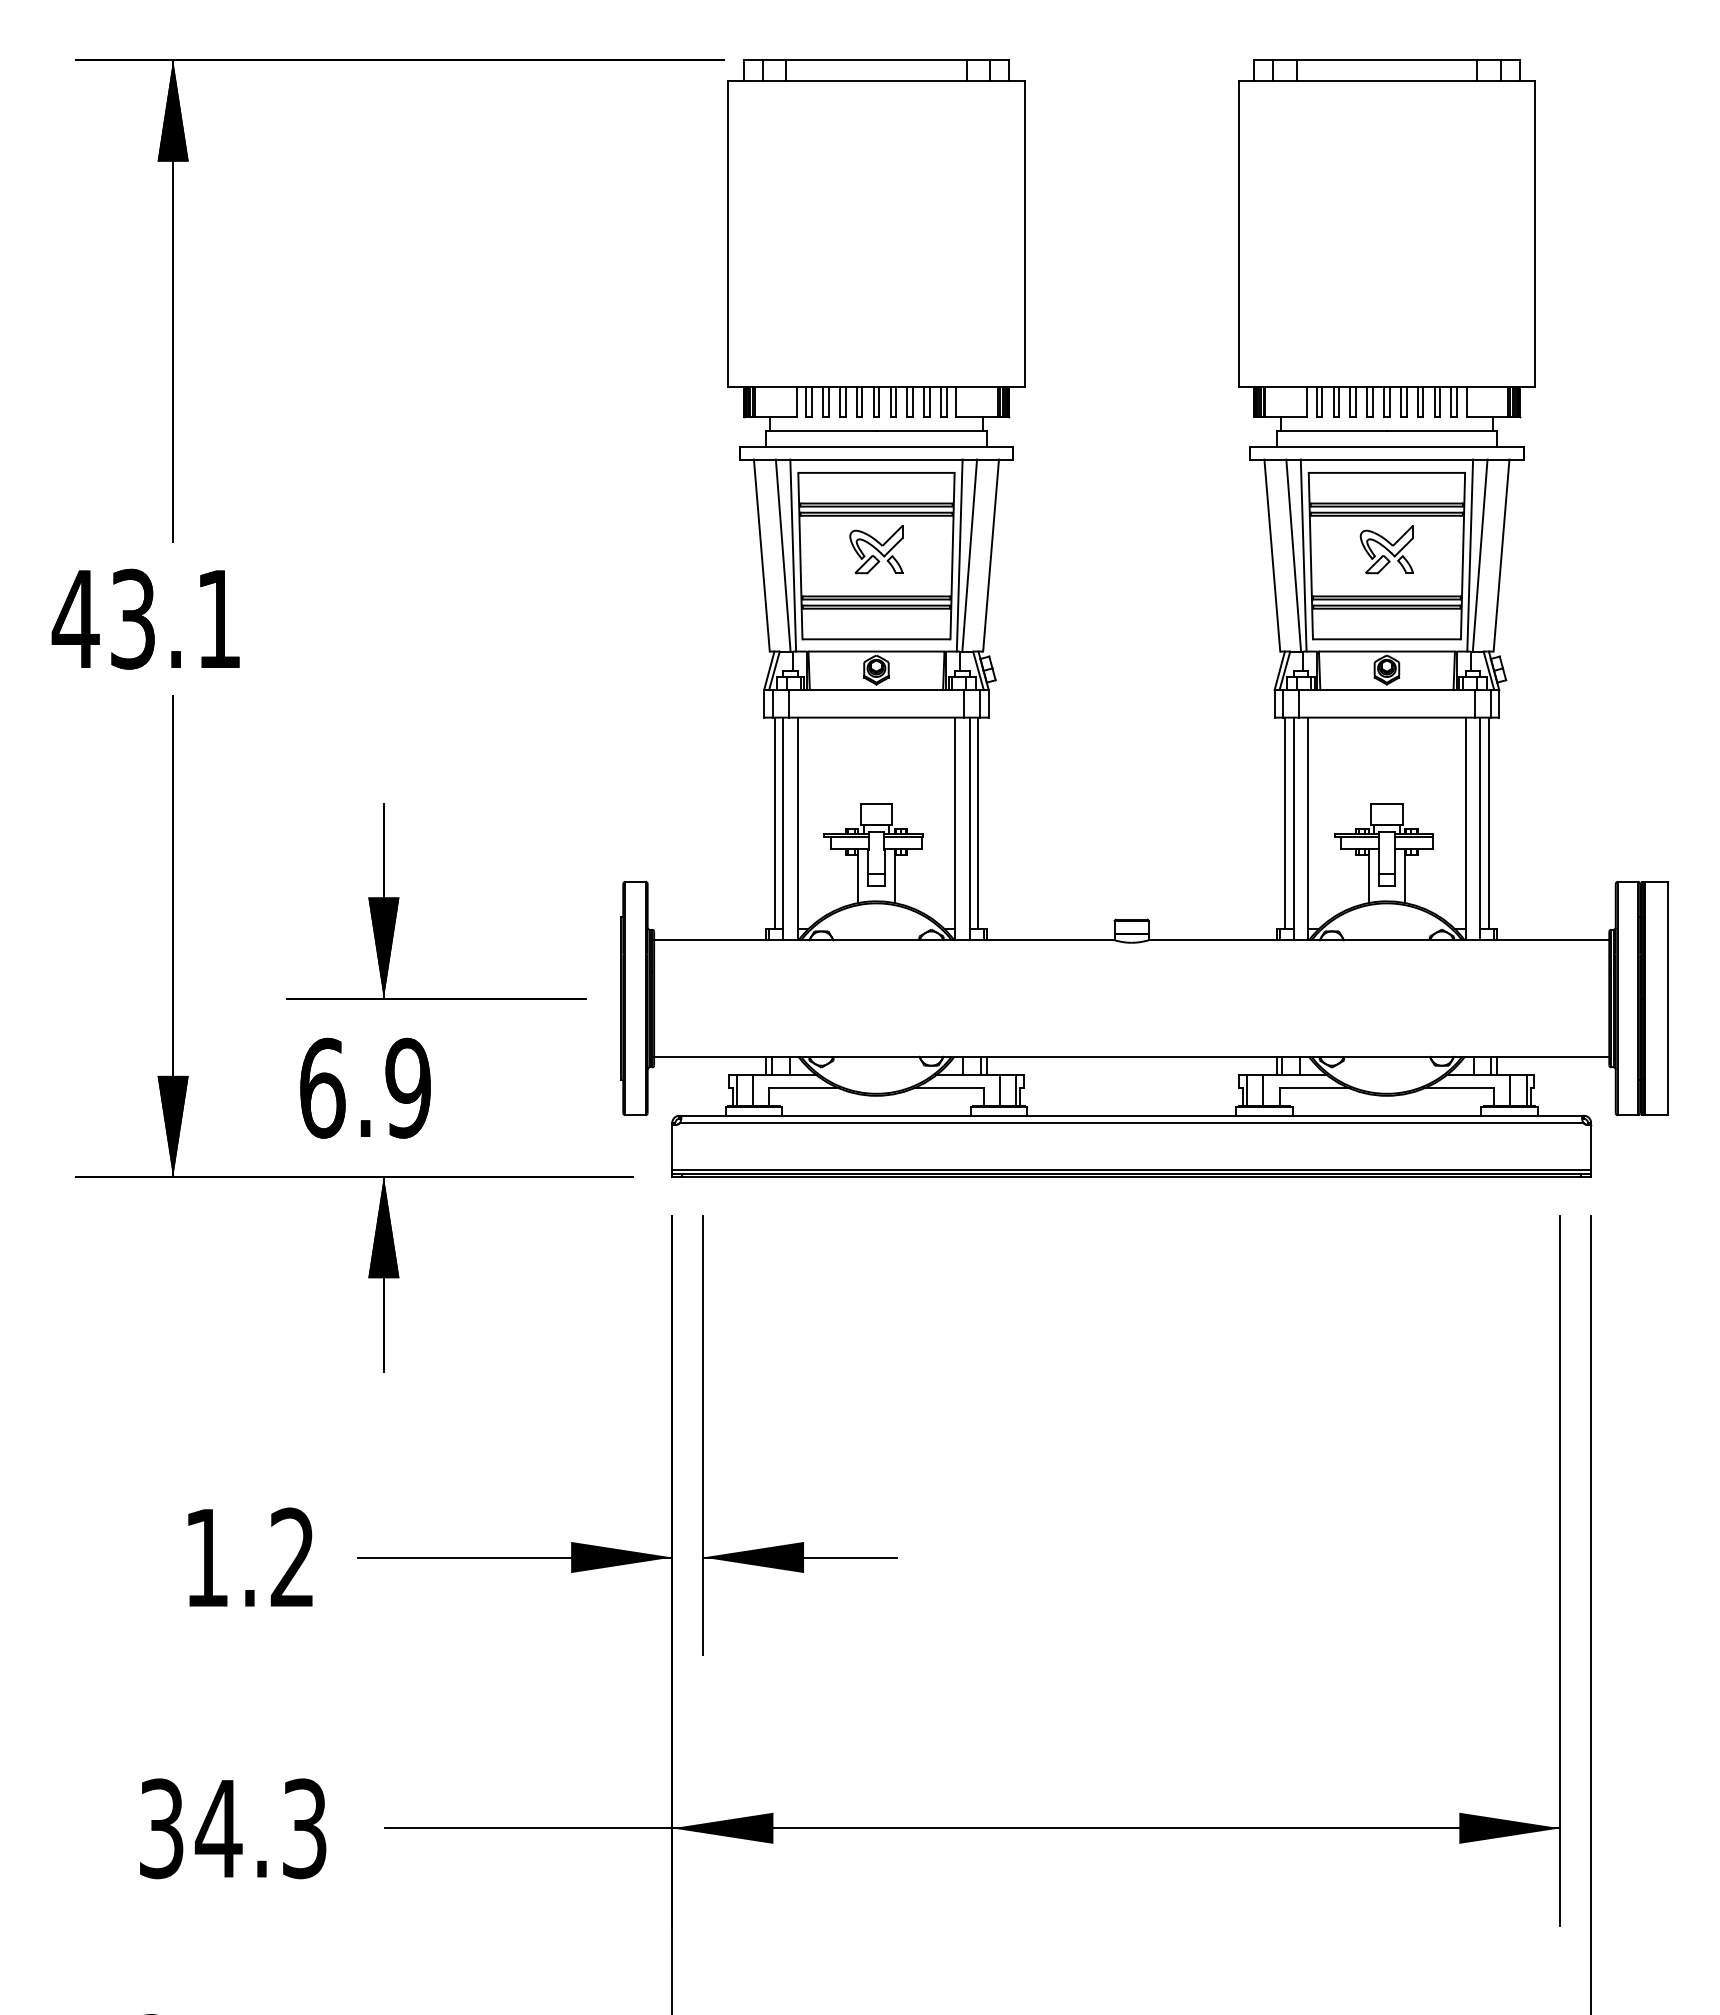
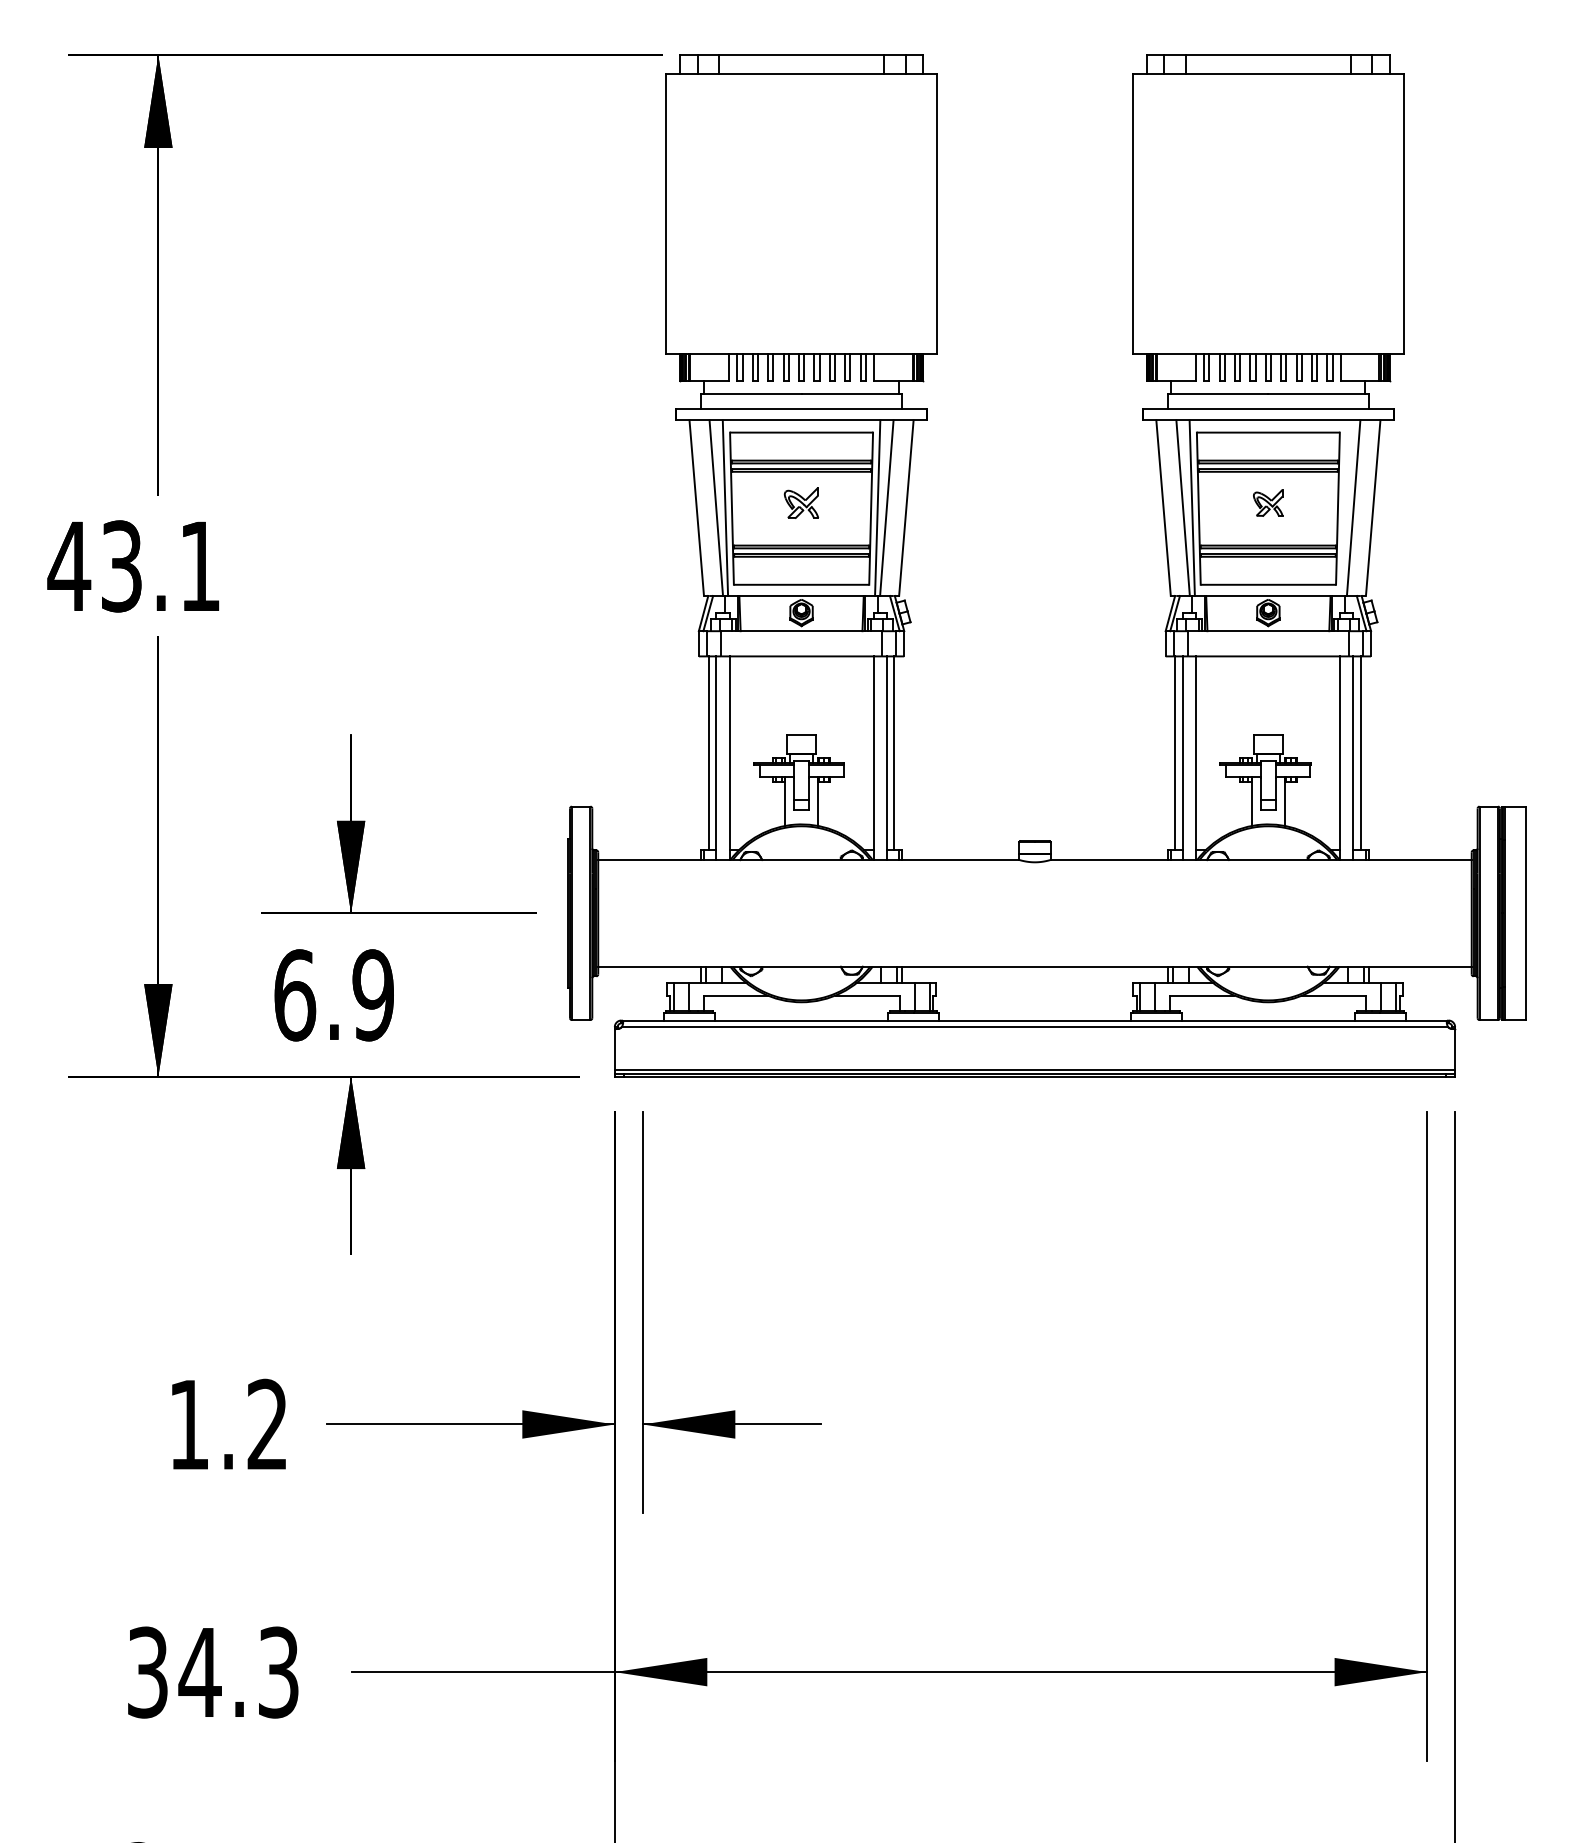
part: (876, 549) -> (801, 502), size x0.7
part: (1386, 549) -> (1267, 502), size x0.6
line: (1470, 555) -> (1344, 508), removed

